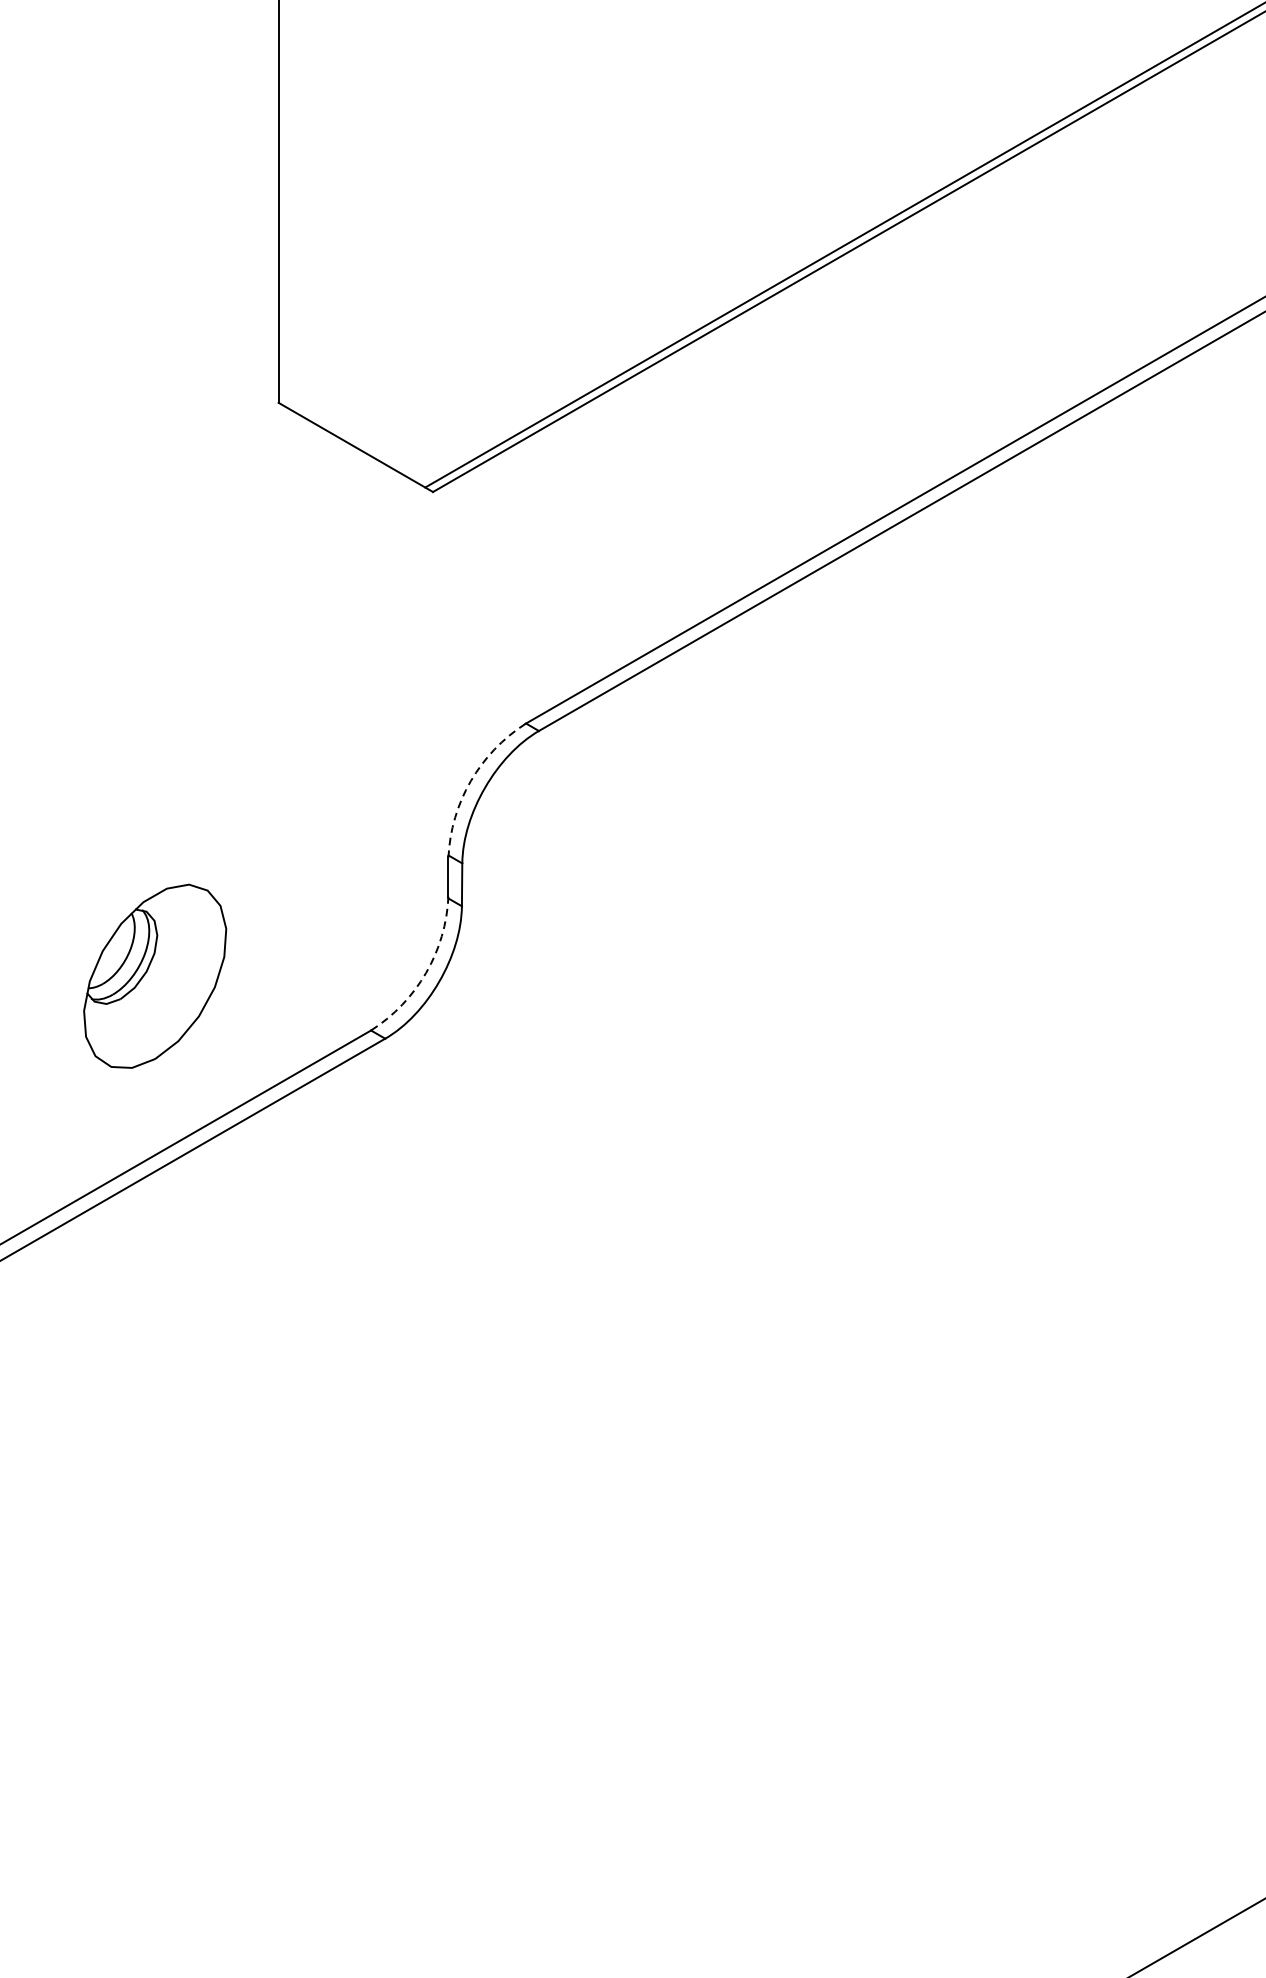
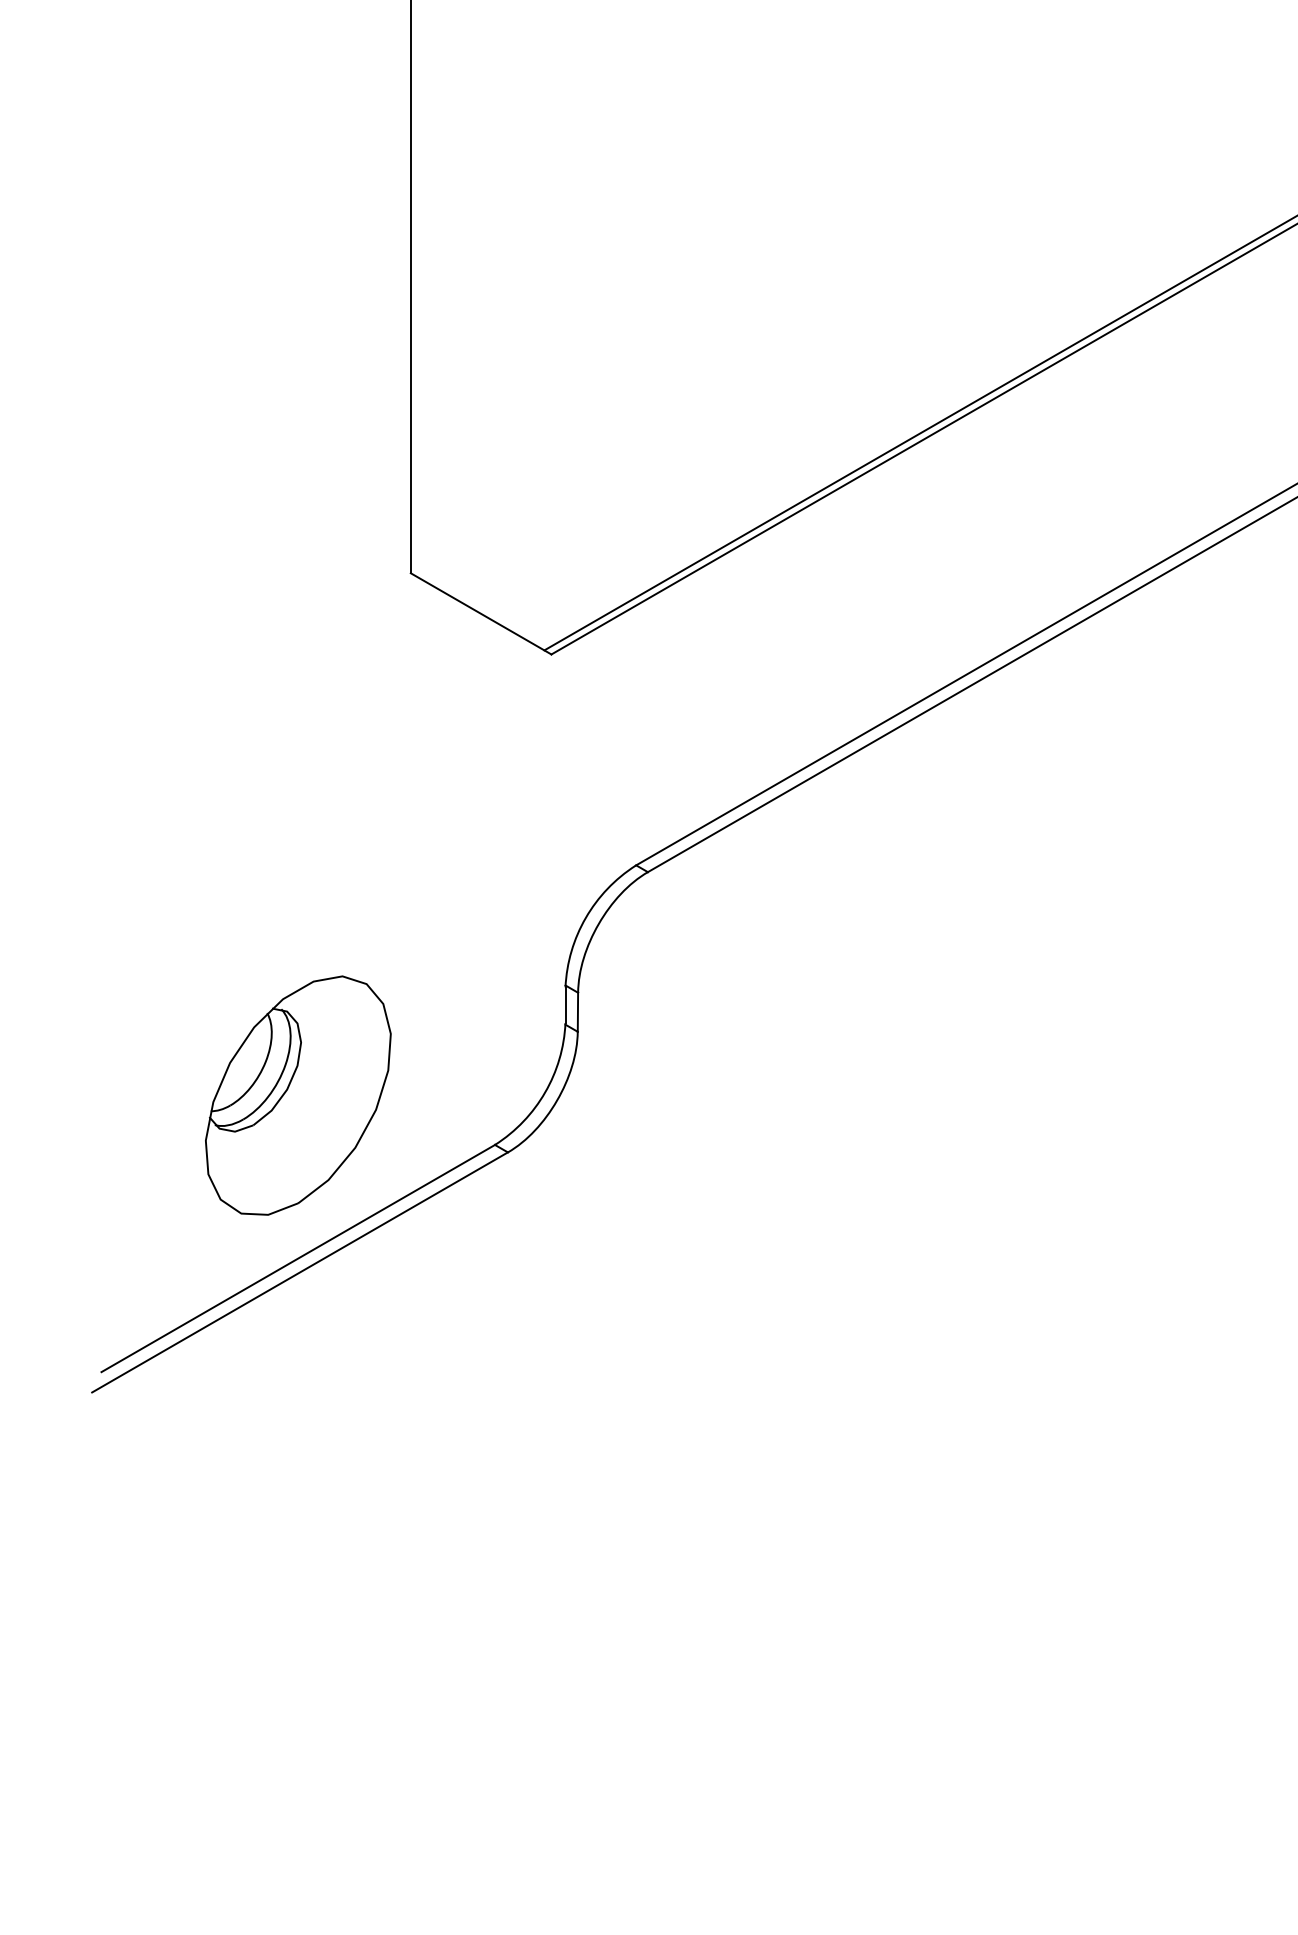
arc: (470, 780) -> (585, 917), dashed -> solid
arc: (426, 972) -> (545, 1092), dashed -> solid
part: (155, 976) -> (298, 1095), size x1.43

